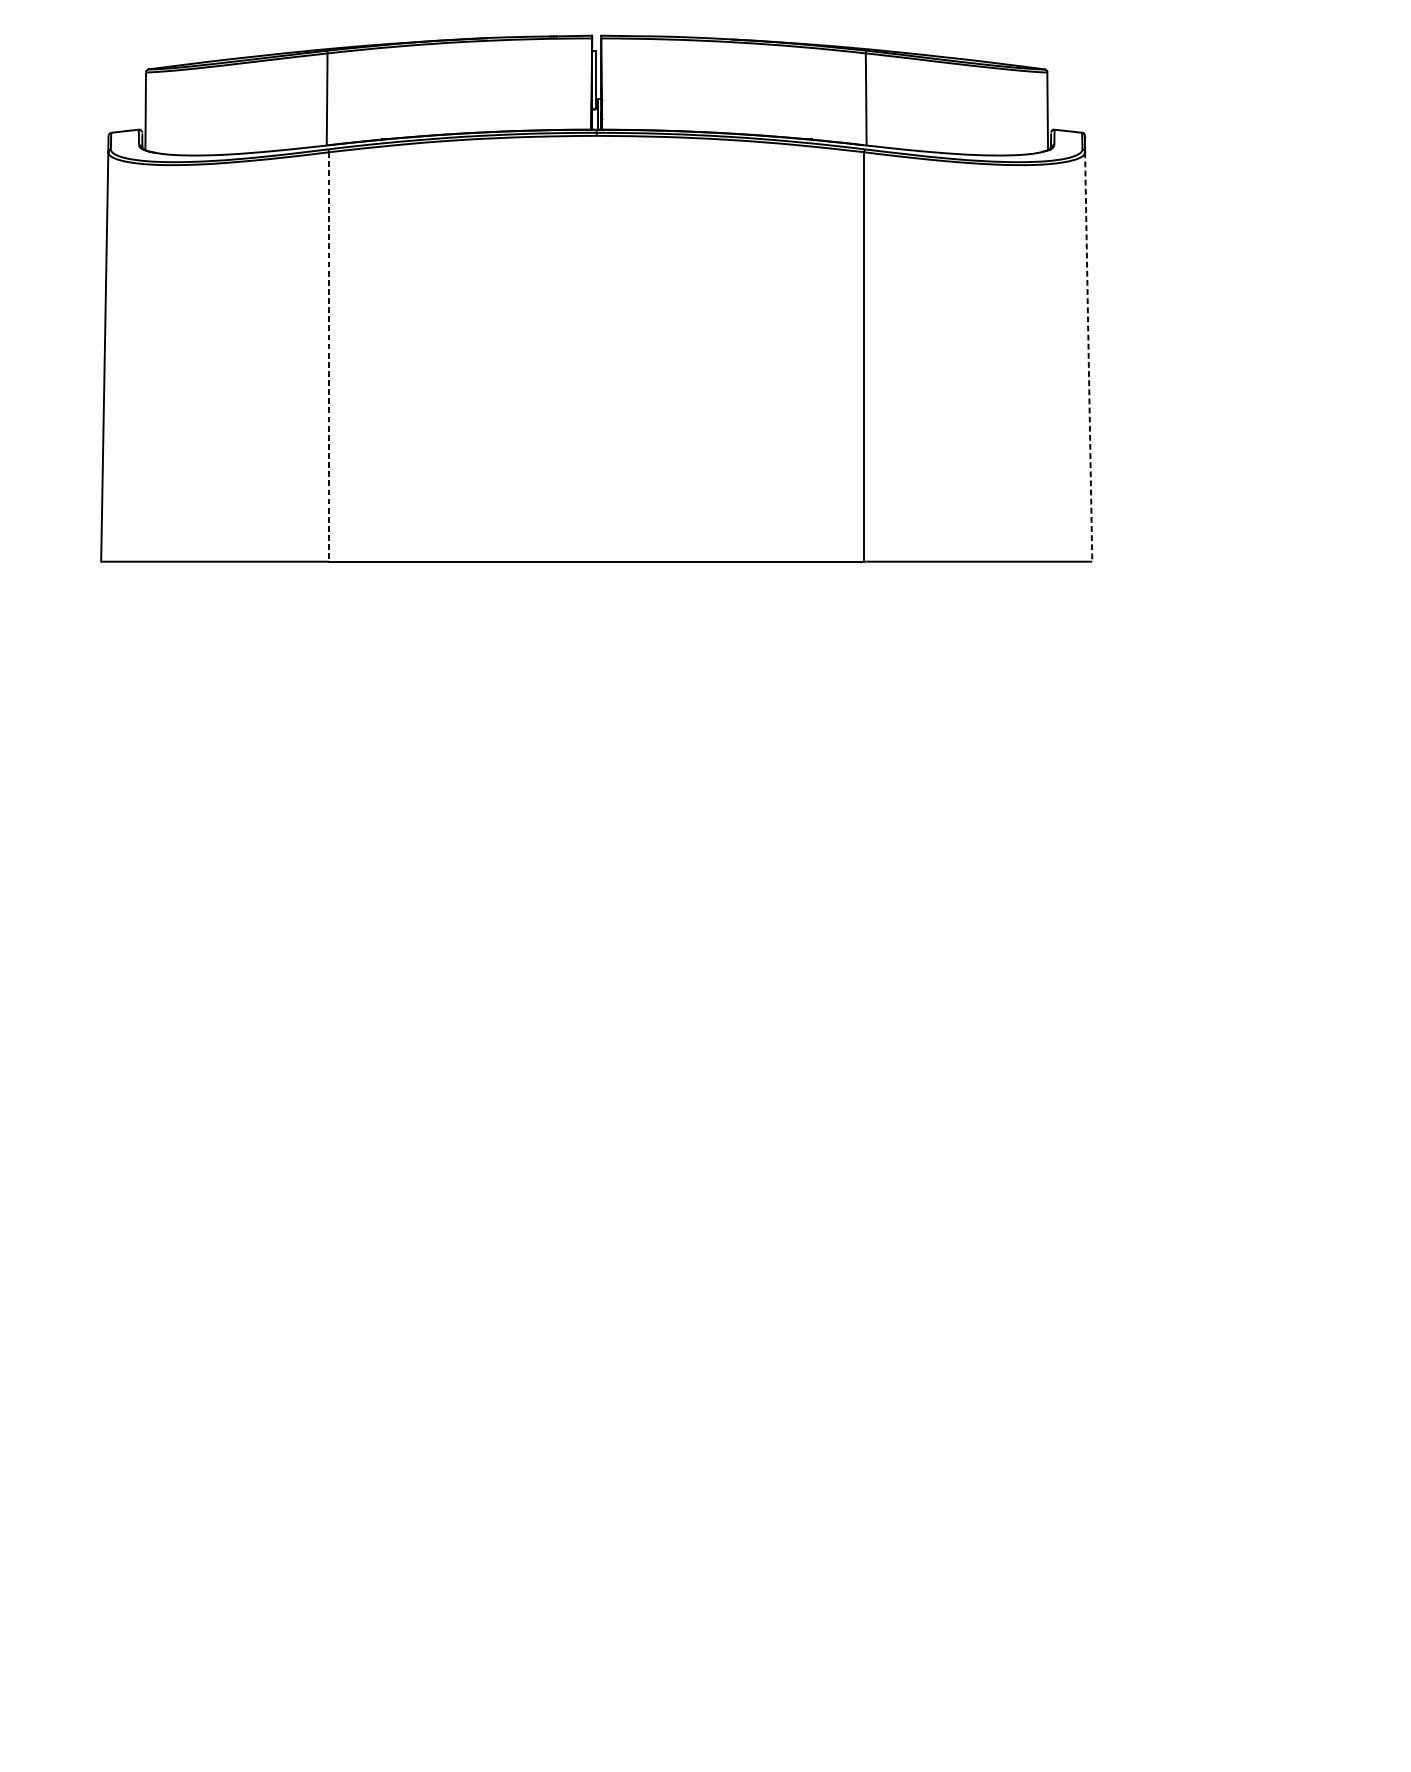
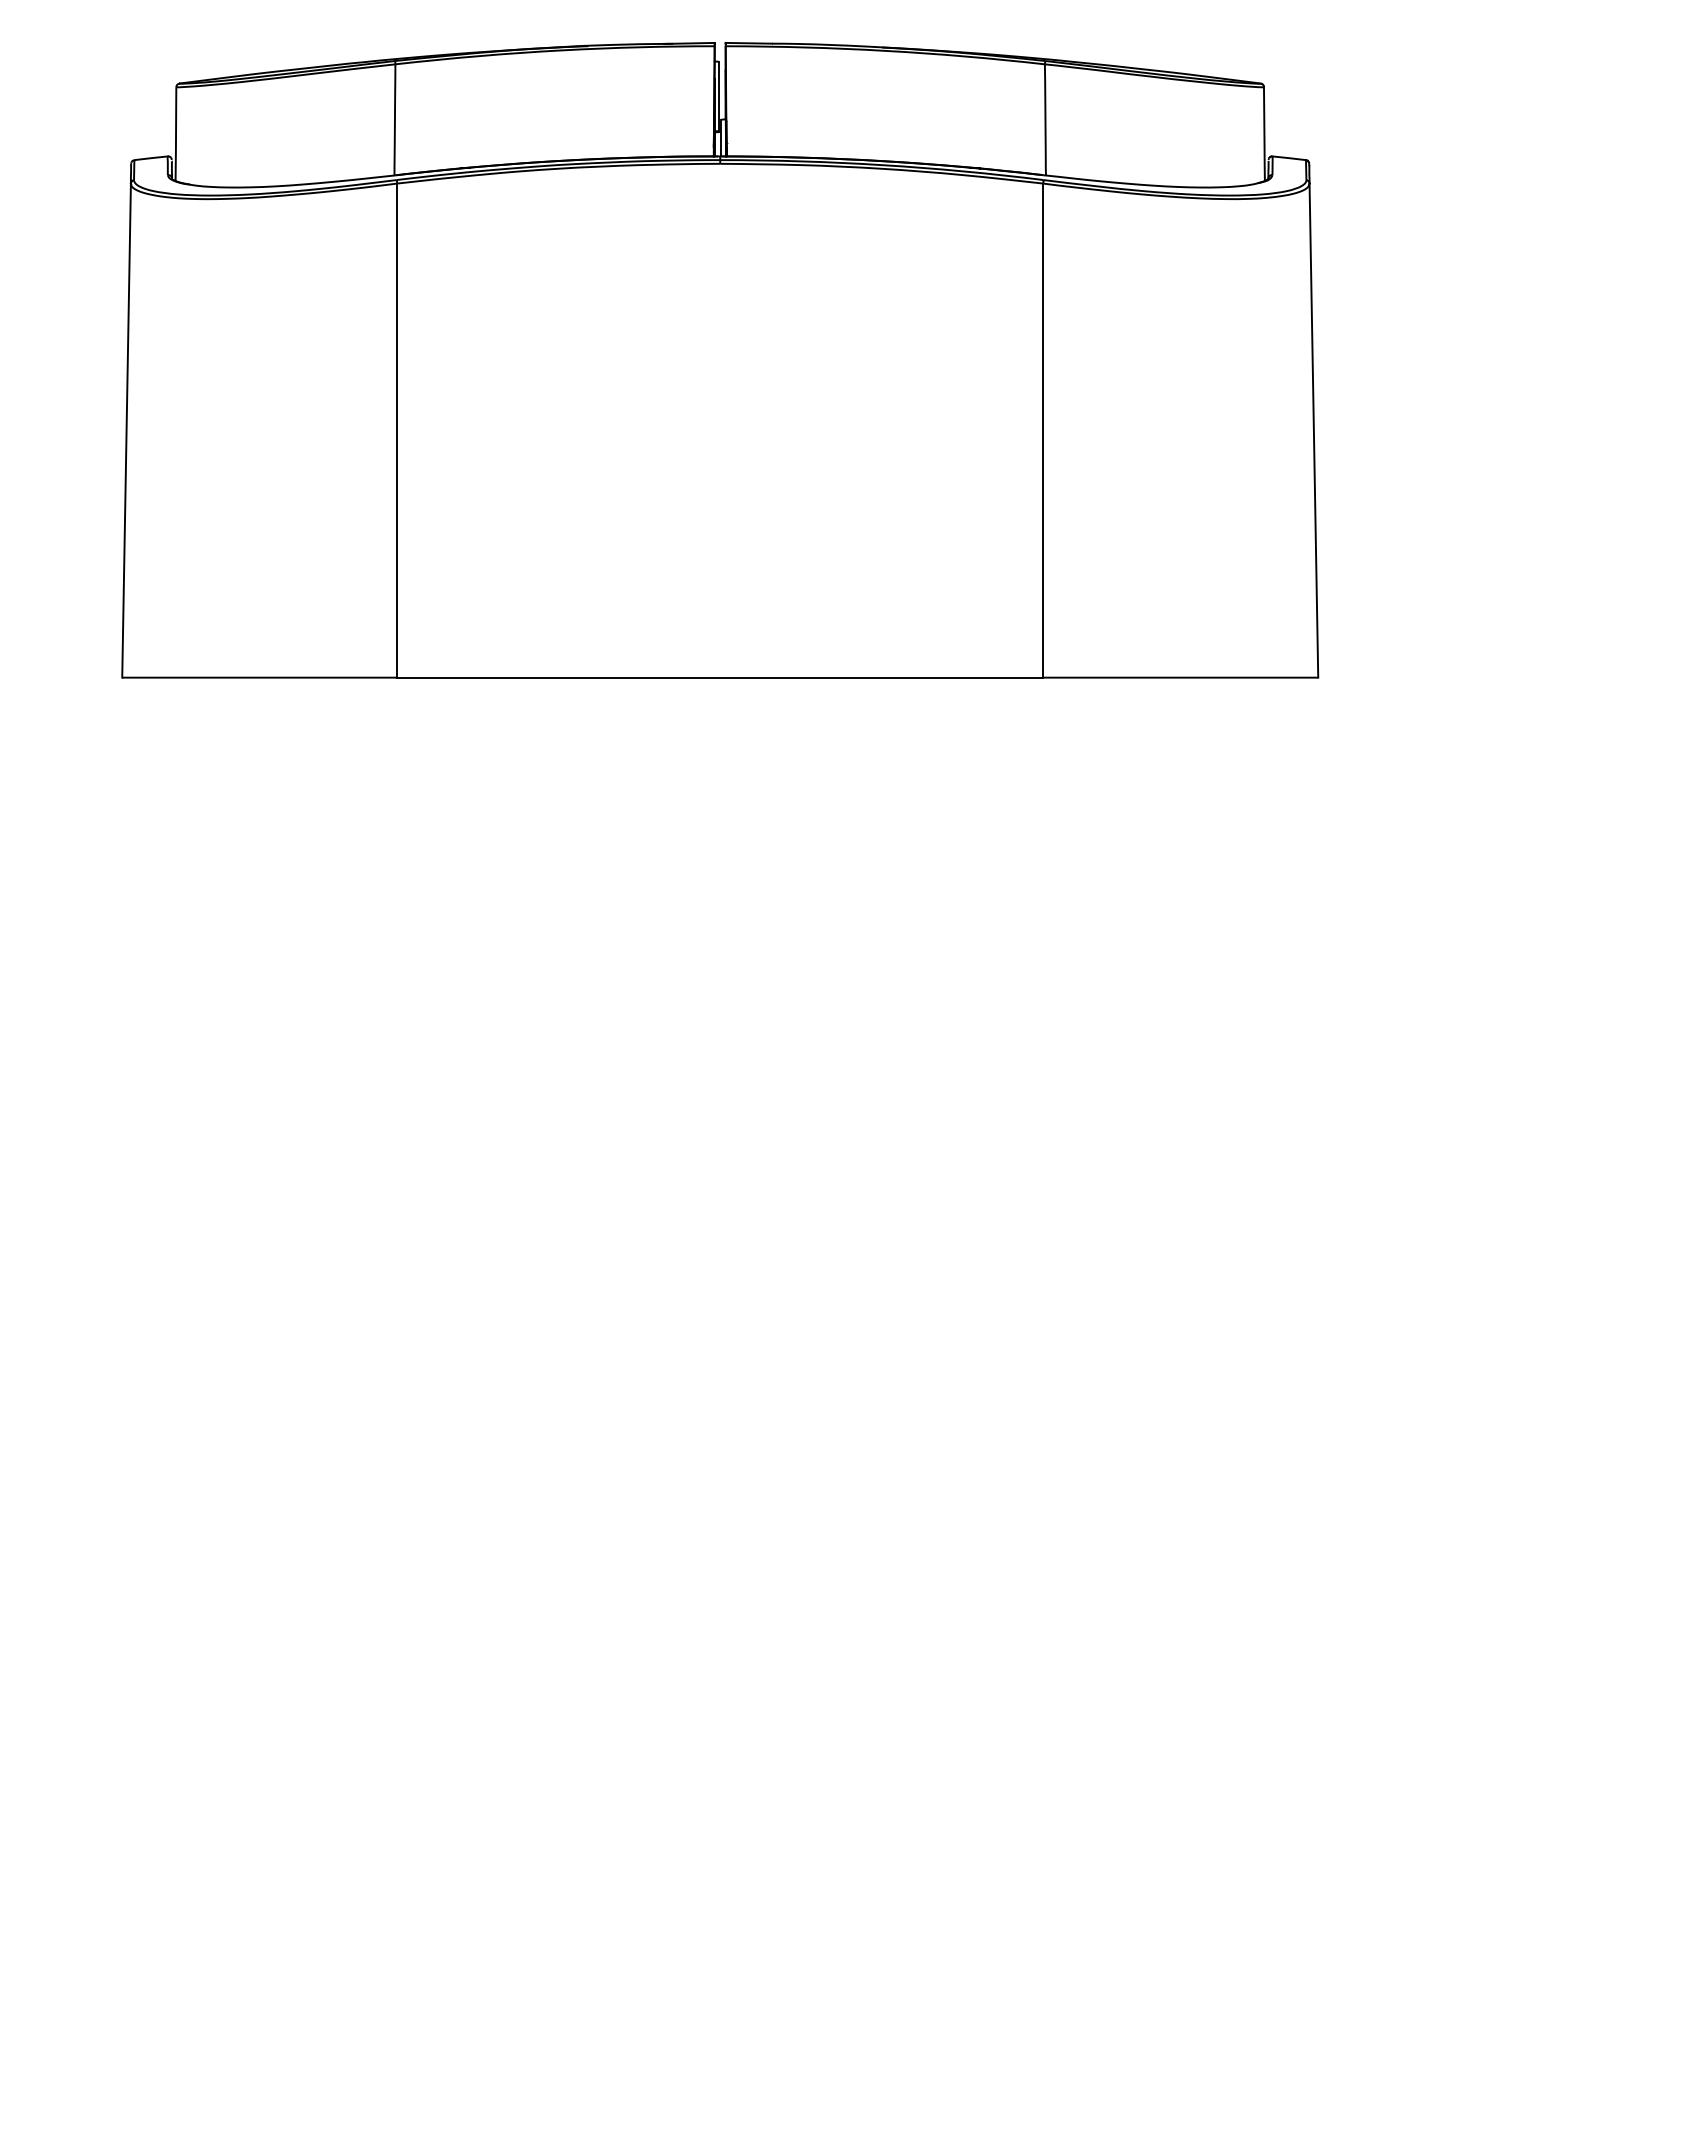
line: (1088, 356) -> (1313, 430), dashed -> solid
line: (329, 357) -> (397, 431), dashed -> solid

